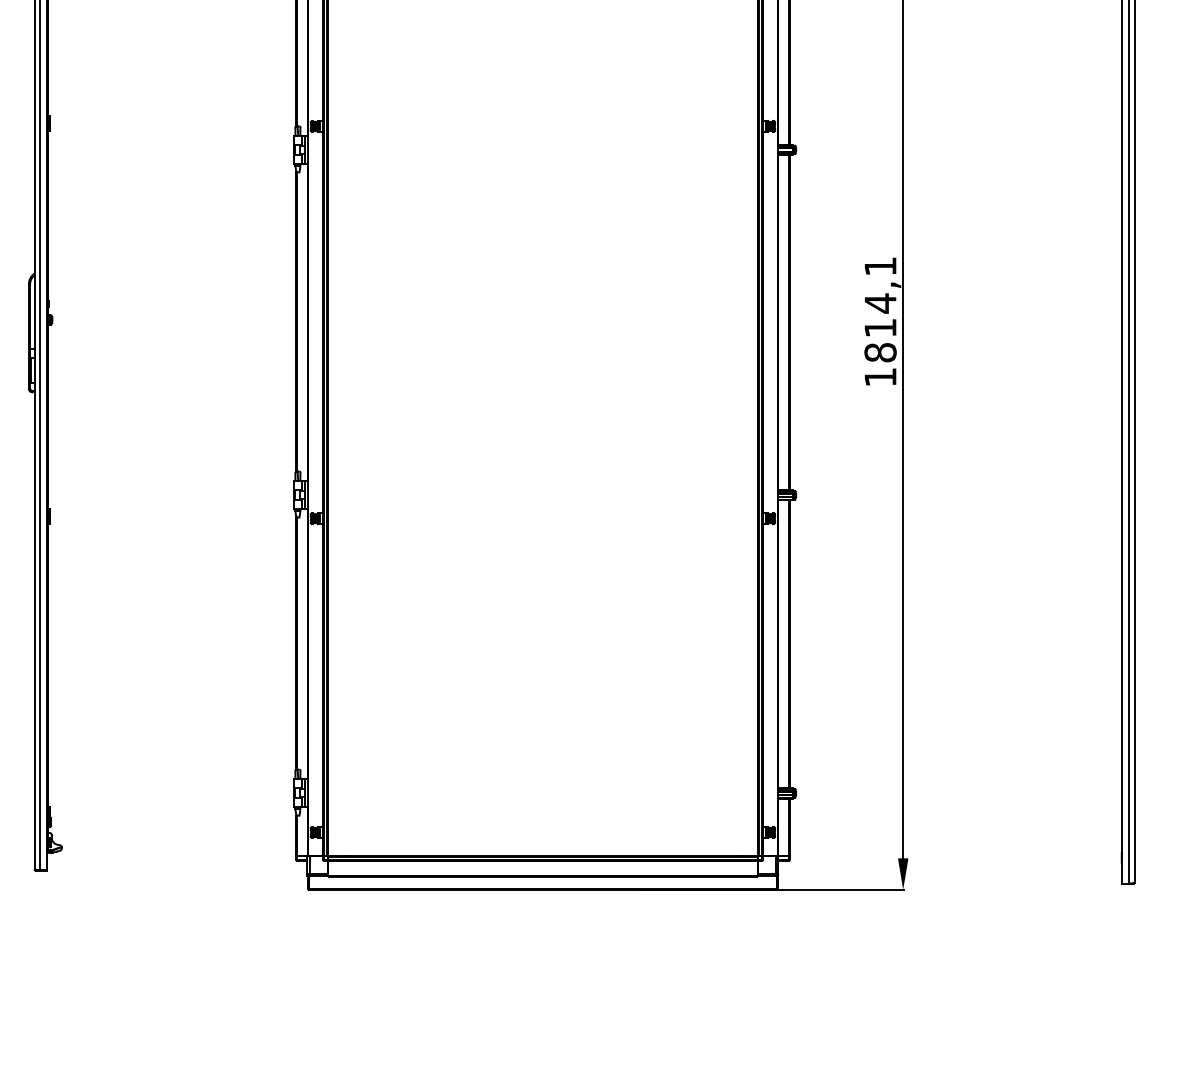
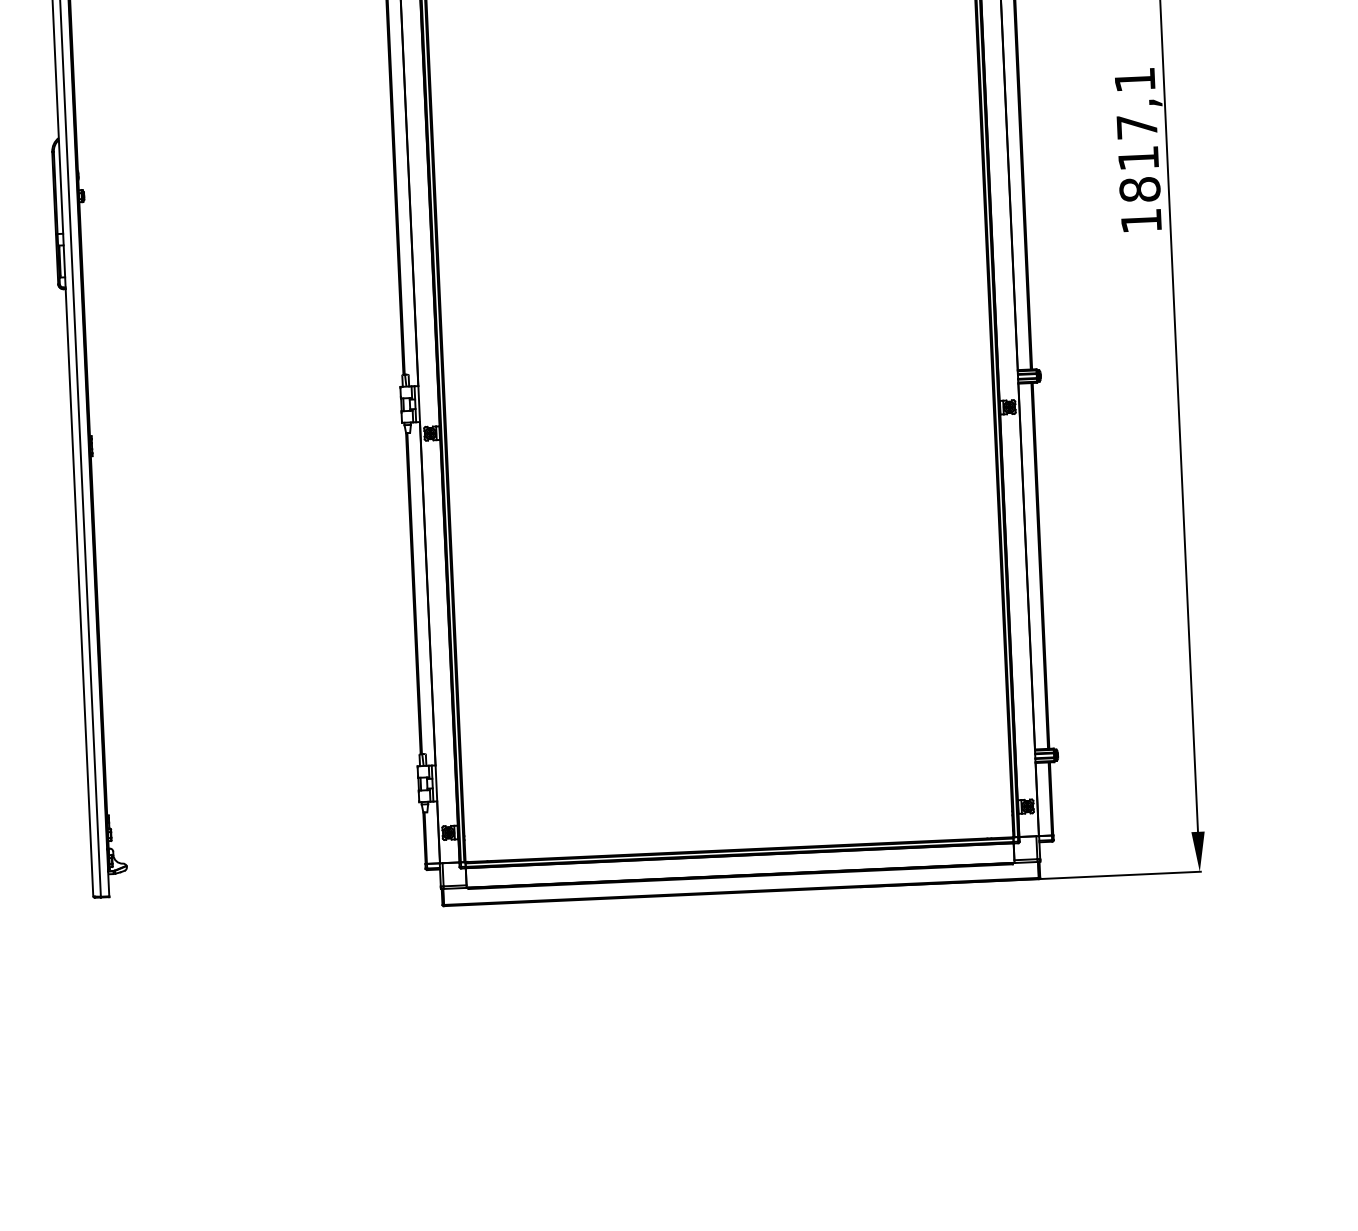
text: (880, 303) -> (1137, 127), 1814,1 -> 1817,1

